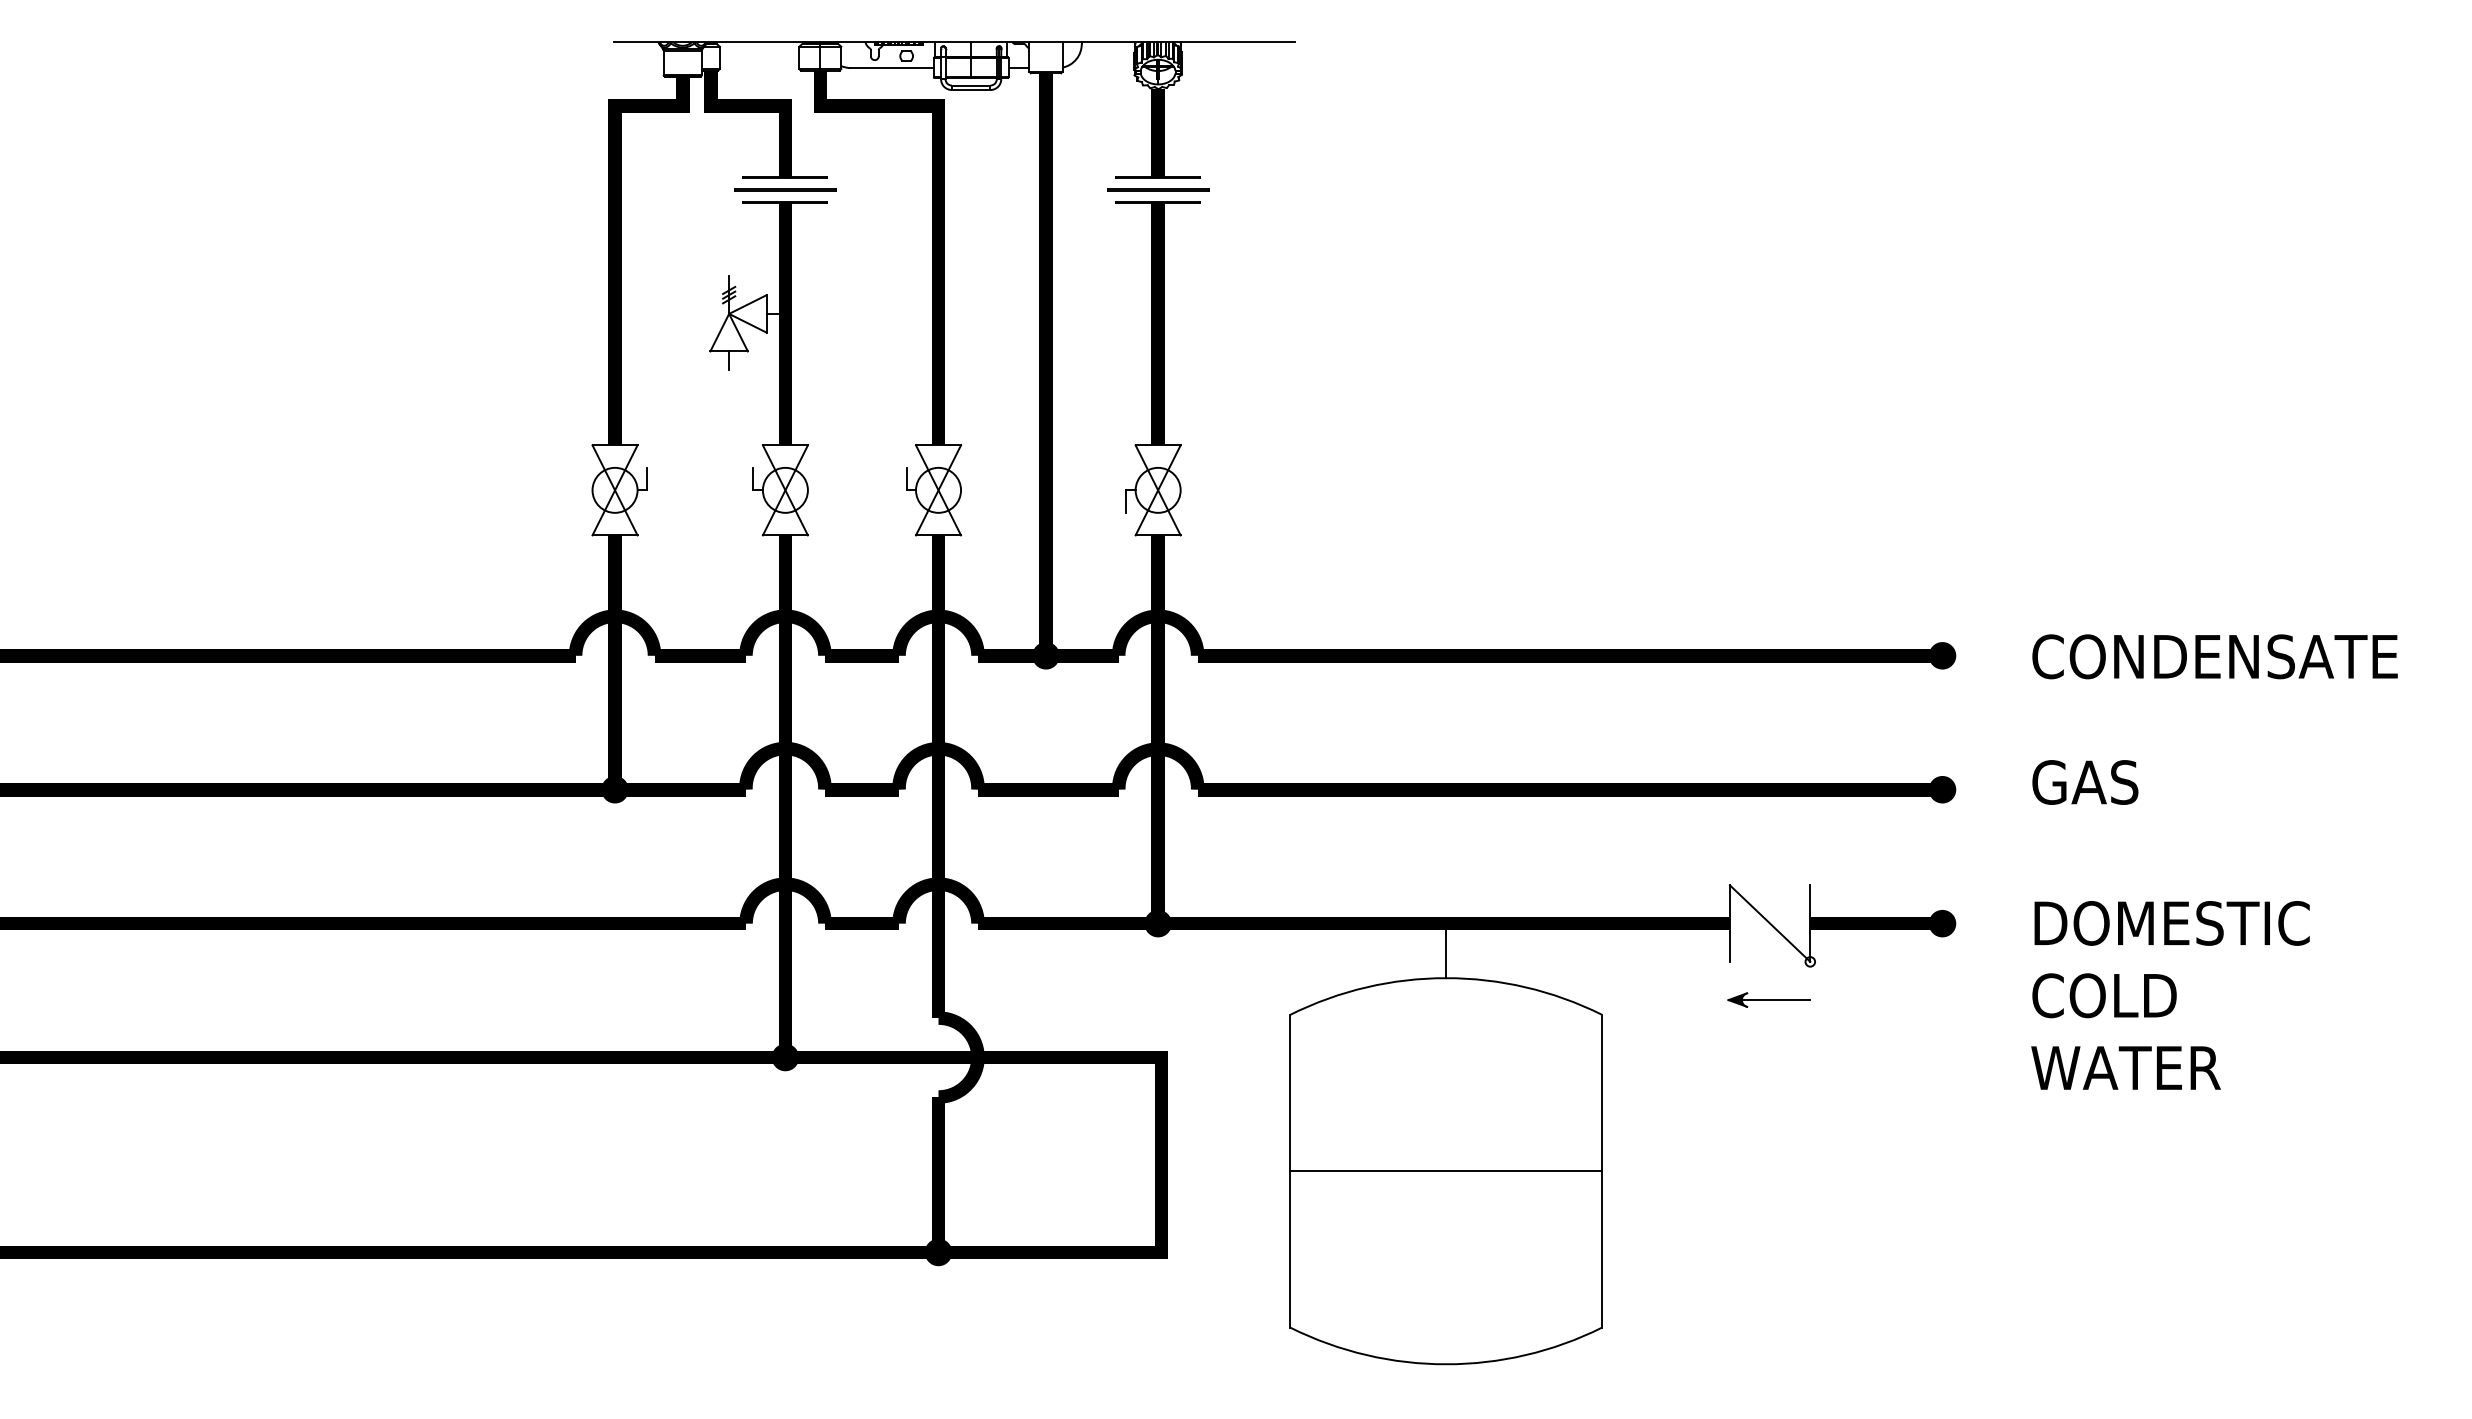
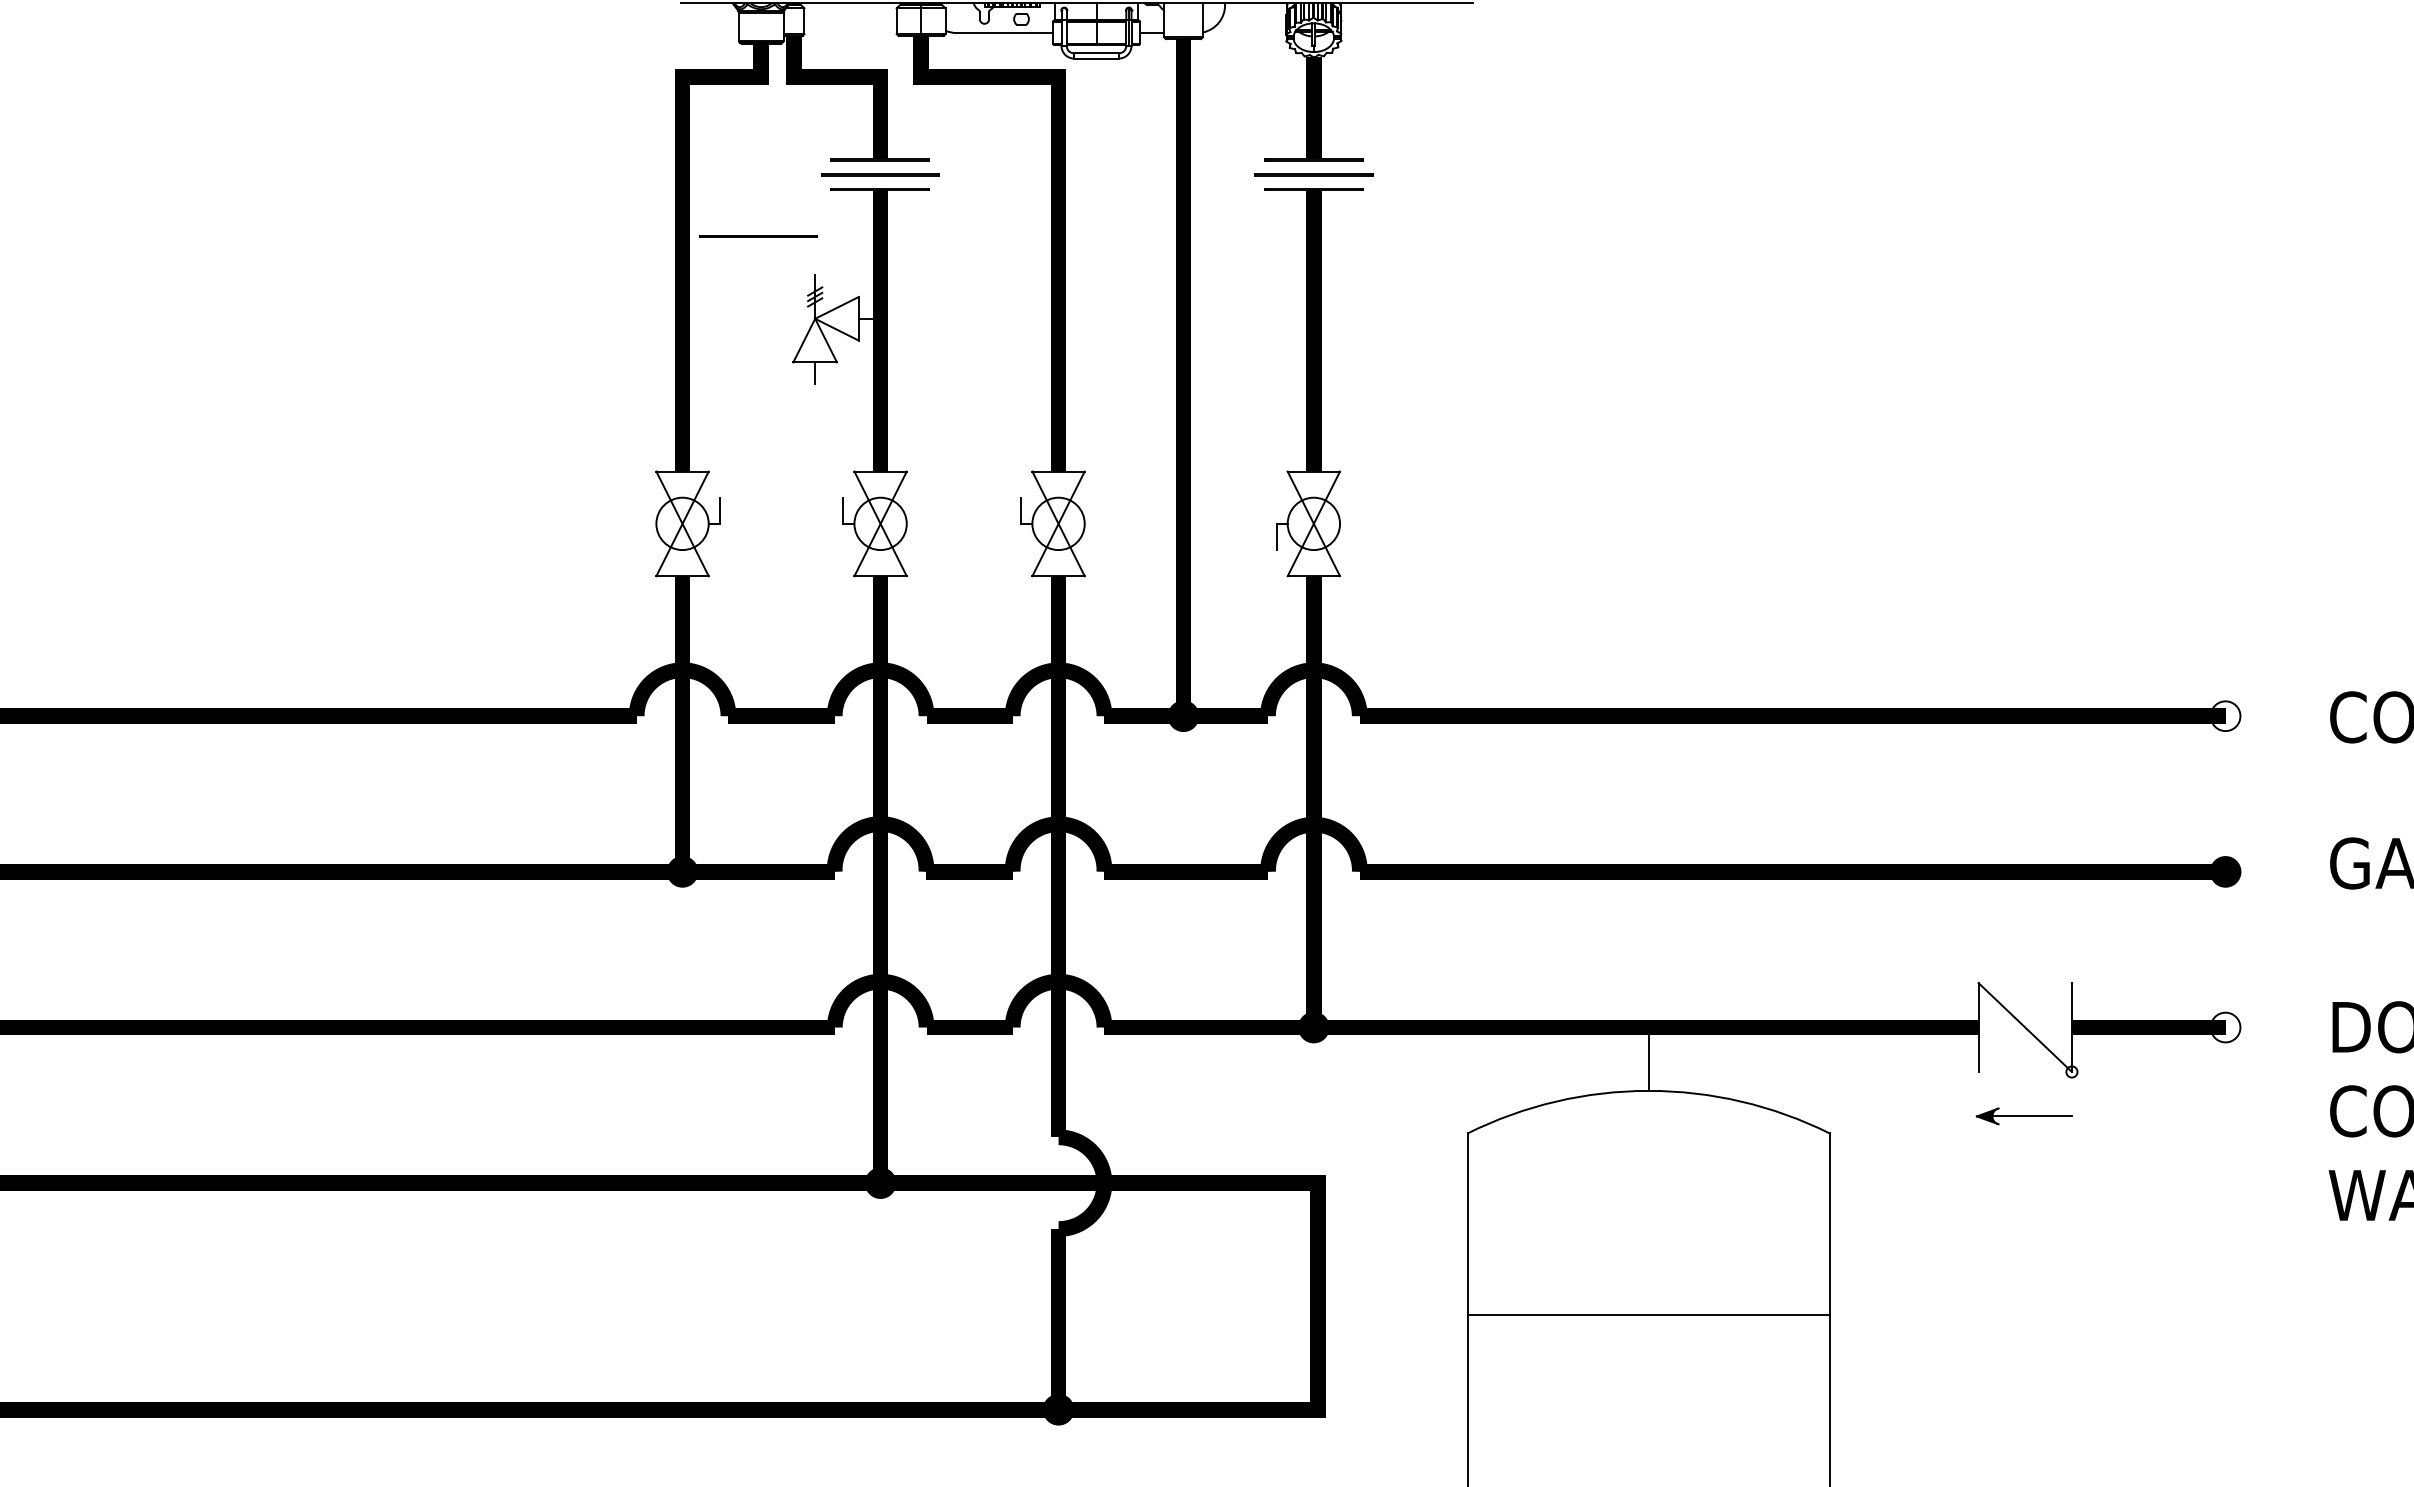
line: (680, 242) -> (758, 235), added
fill: (1942, 655) -> (2225, 715), removed
fill: (1942, 923) -> (2225, 1027), removed

